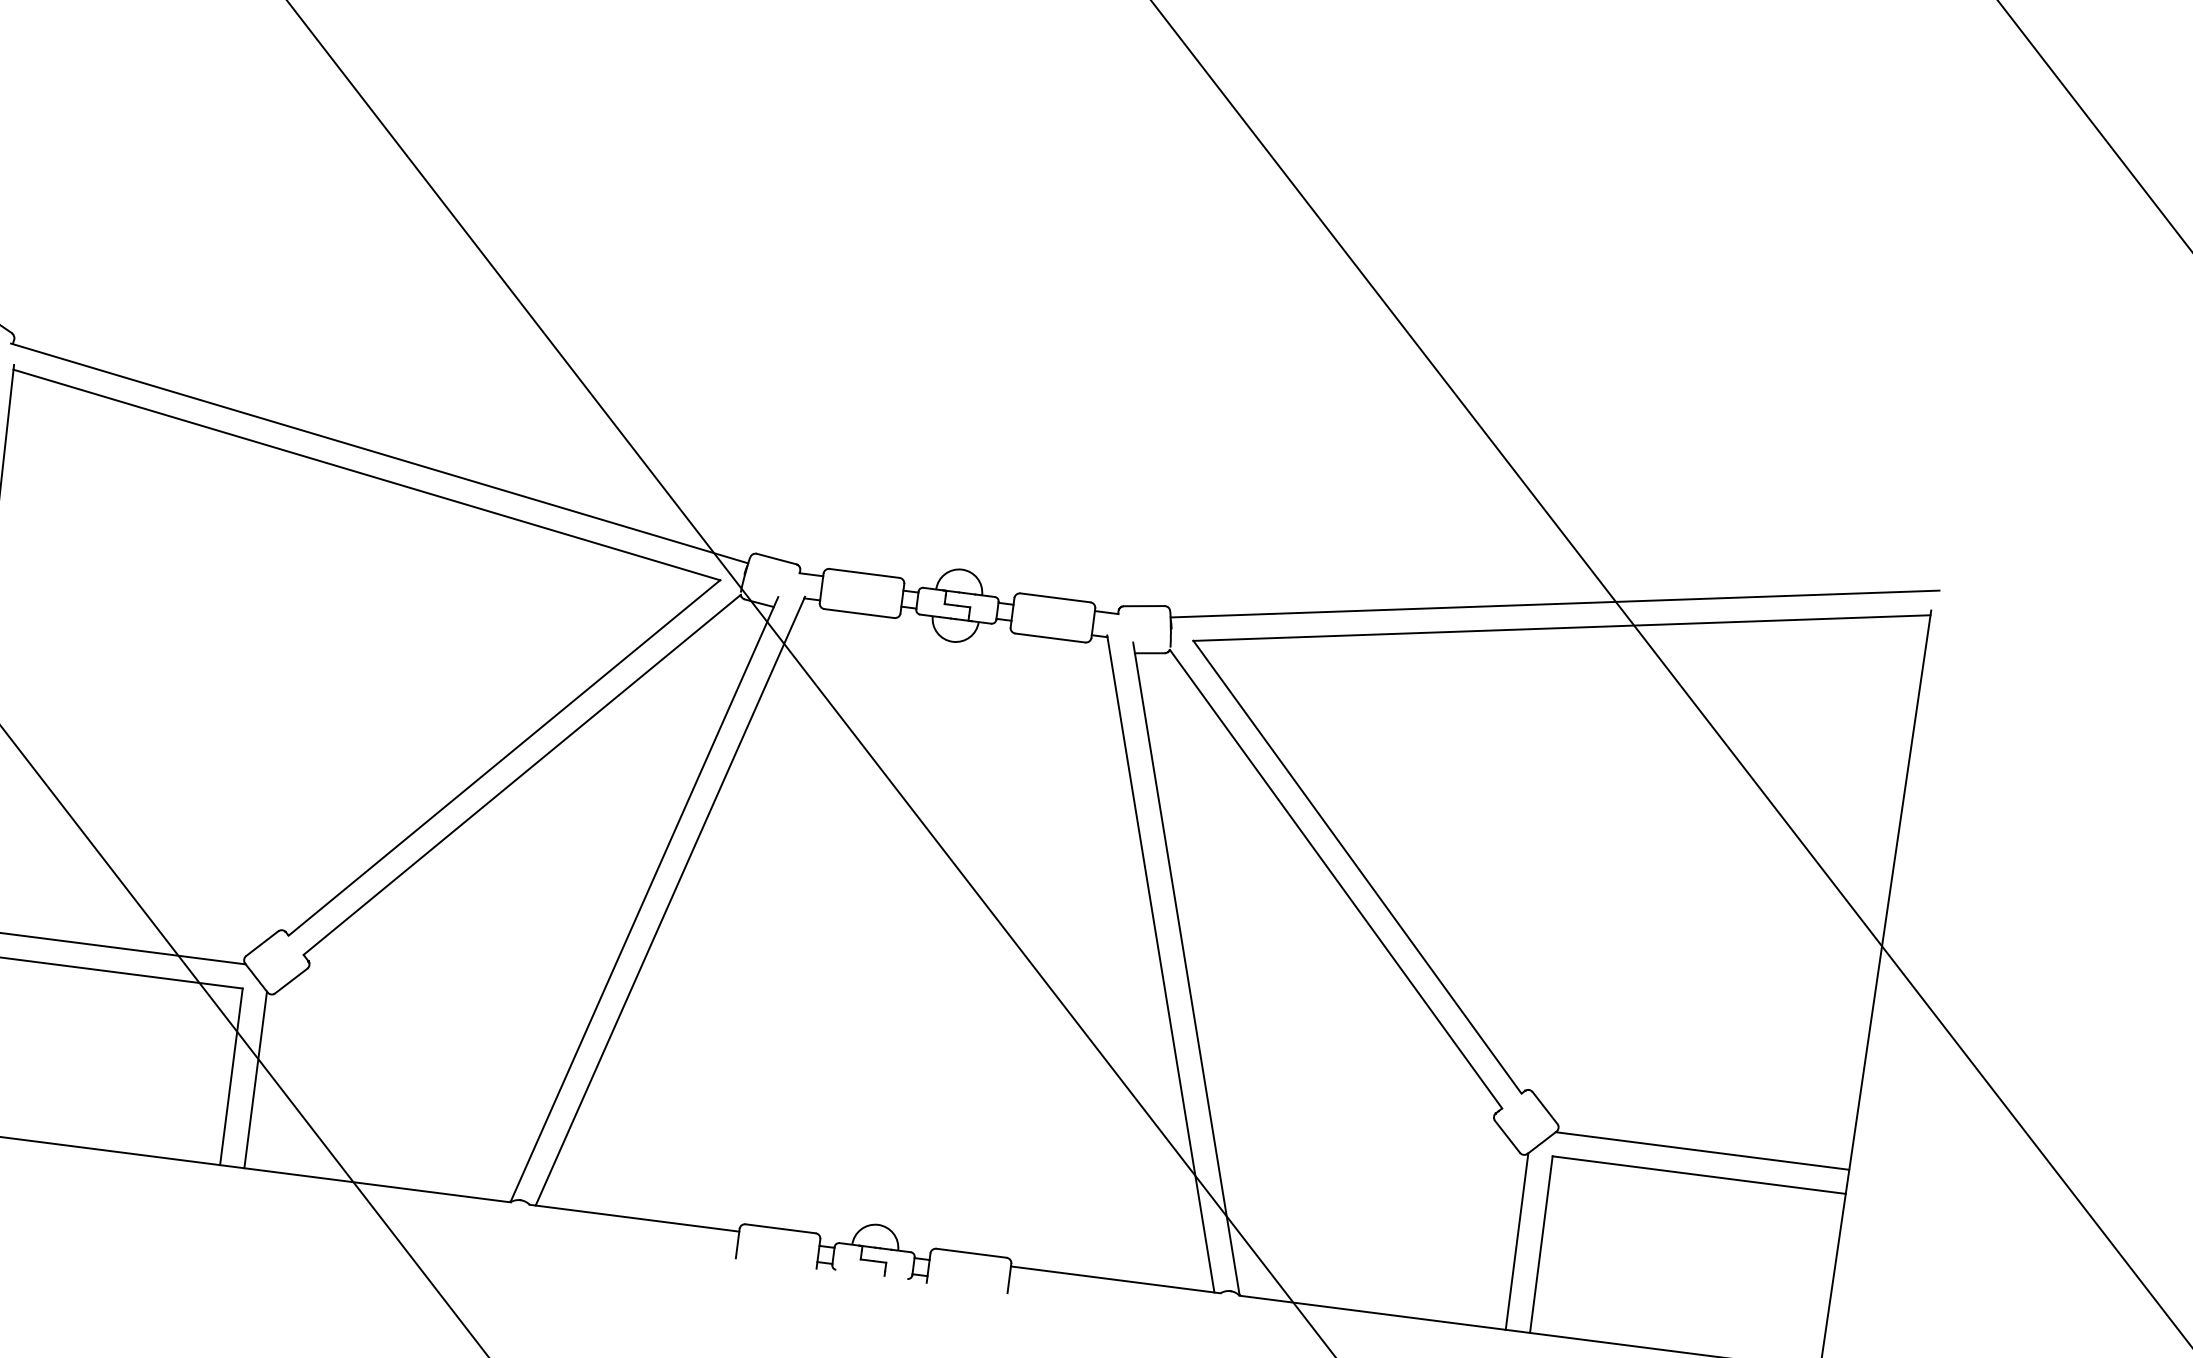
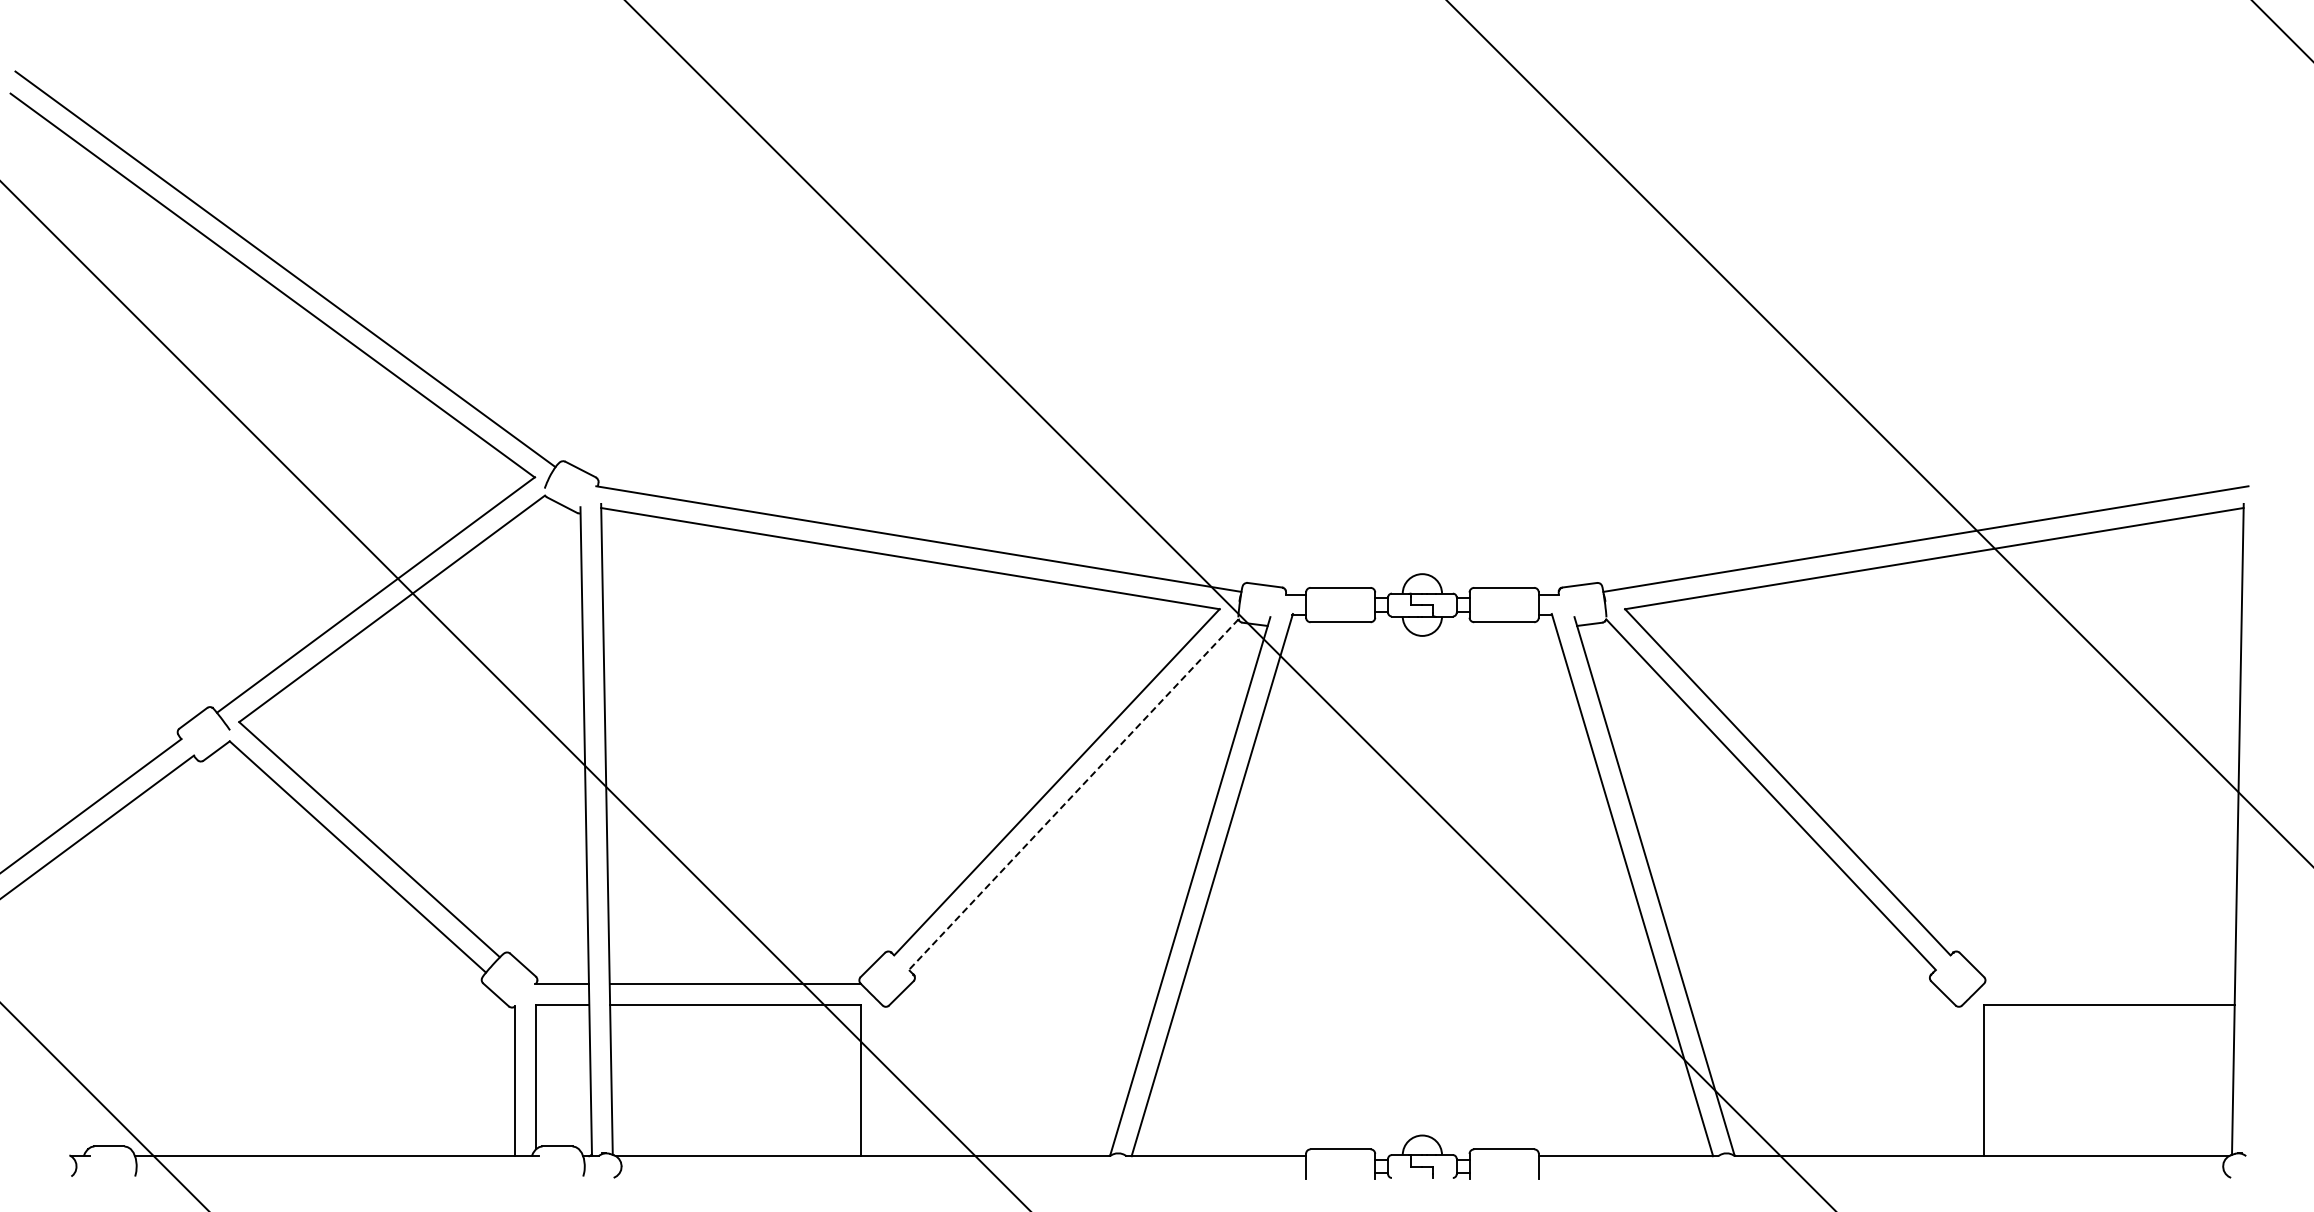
line: (521, 774) -> (1073, 794), solid -> dashed
line: (256, 1079) -> (882, 1080), removed
line: (1702, 1151) -> (2109, 984), removed
line: (1516, 1241) -> (1962, 1080), removed

